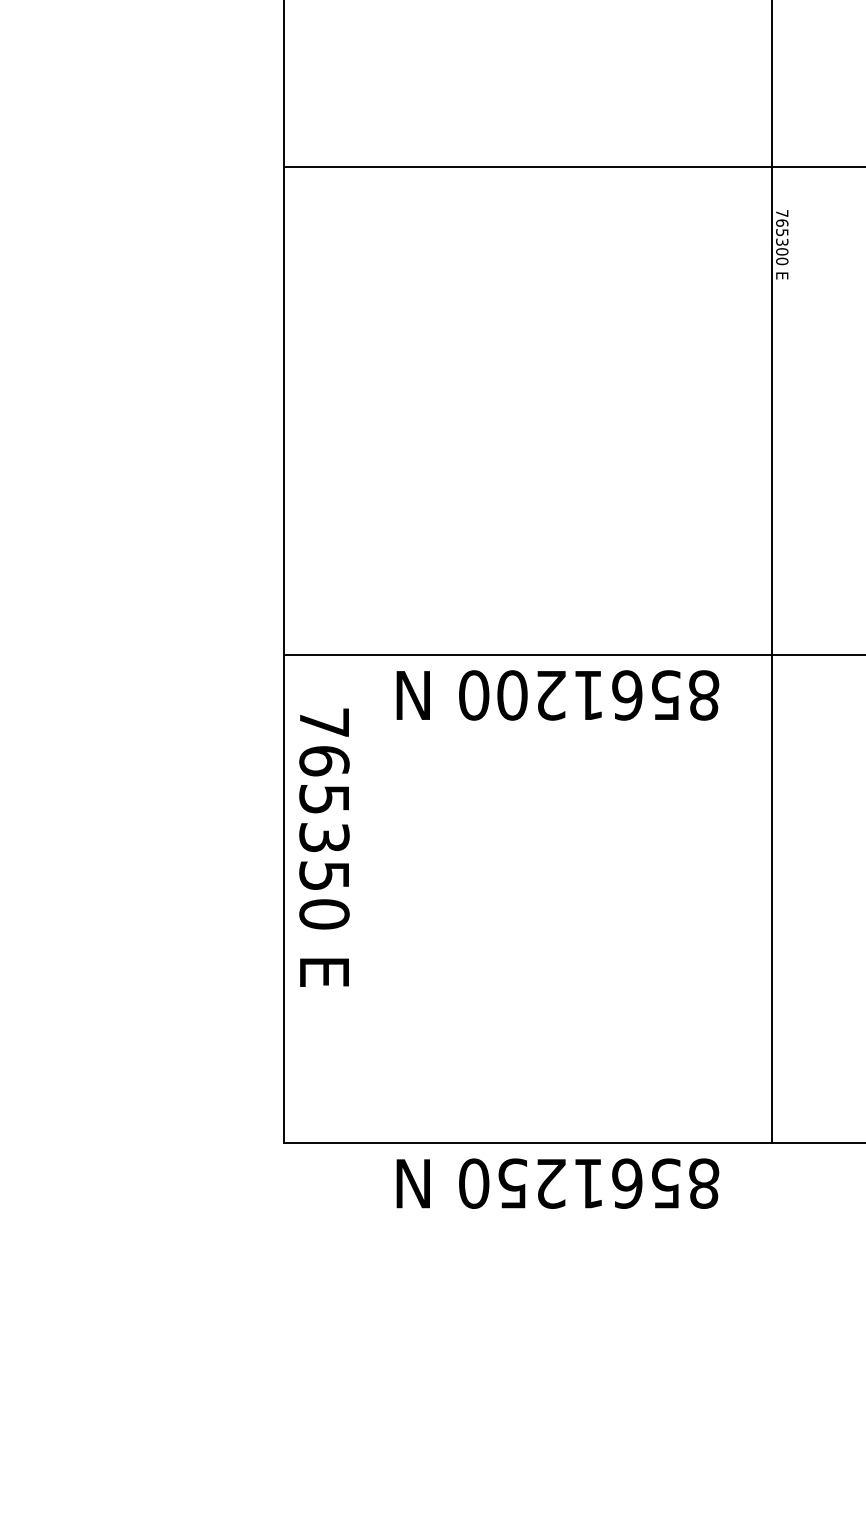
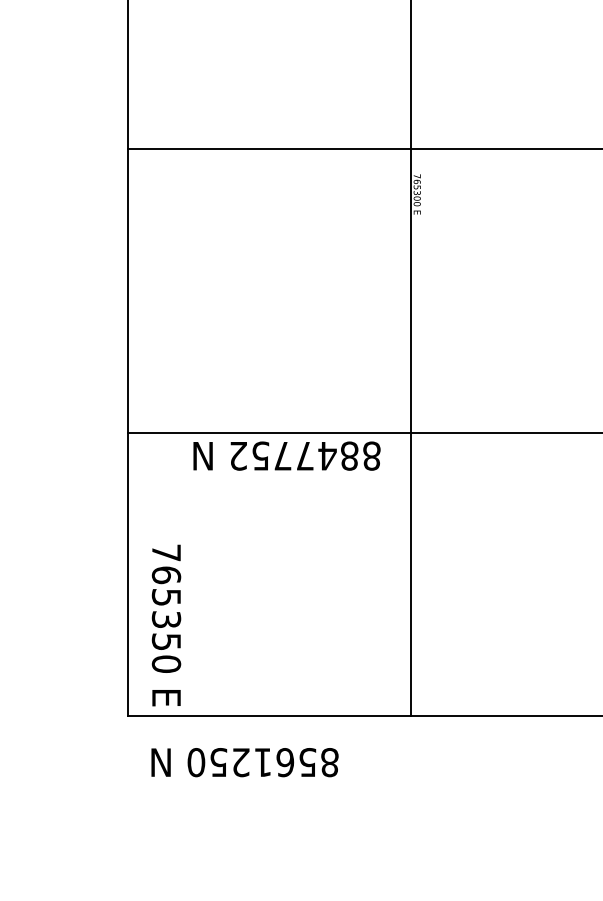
text: (569, 694) -> (293, 455), 8561200 -> 8847752
text: (324, 847) -> (166, 625), moved
text: (556, 1183) -> (244, 762), moved

